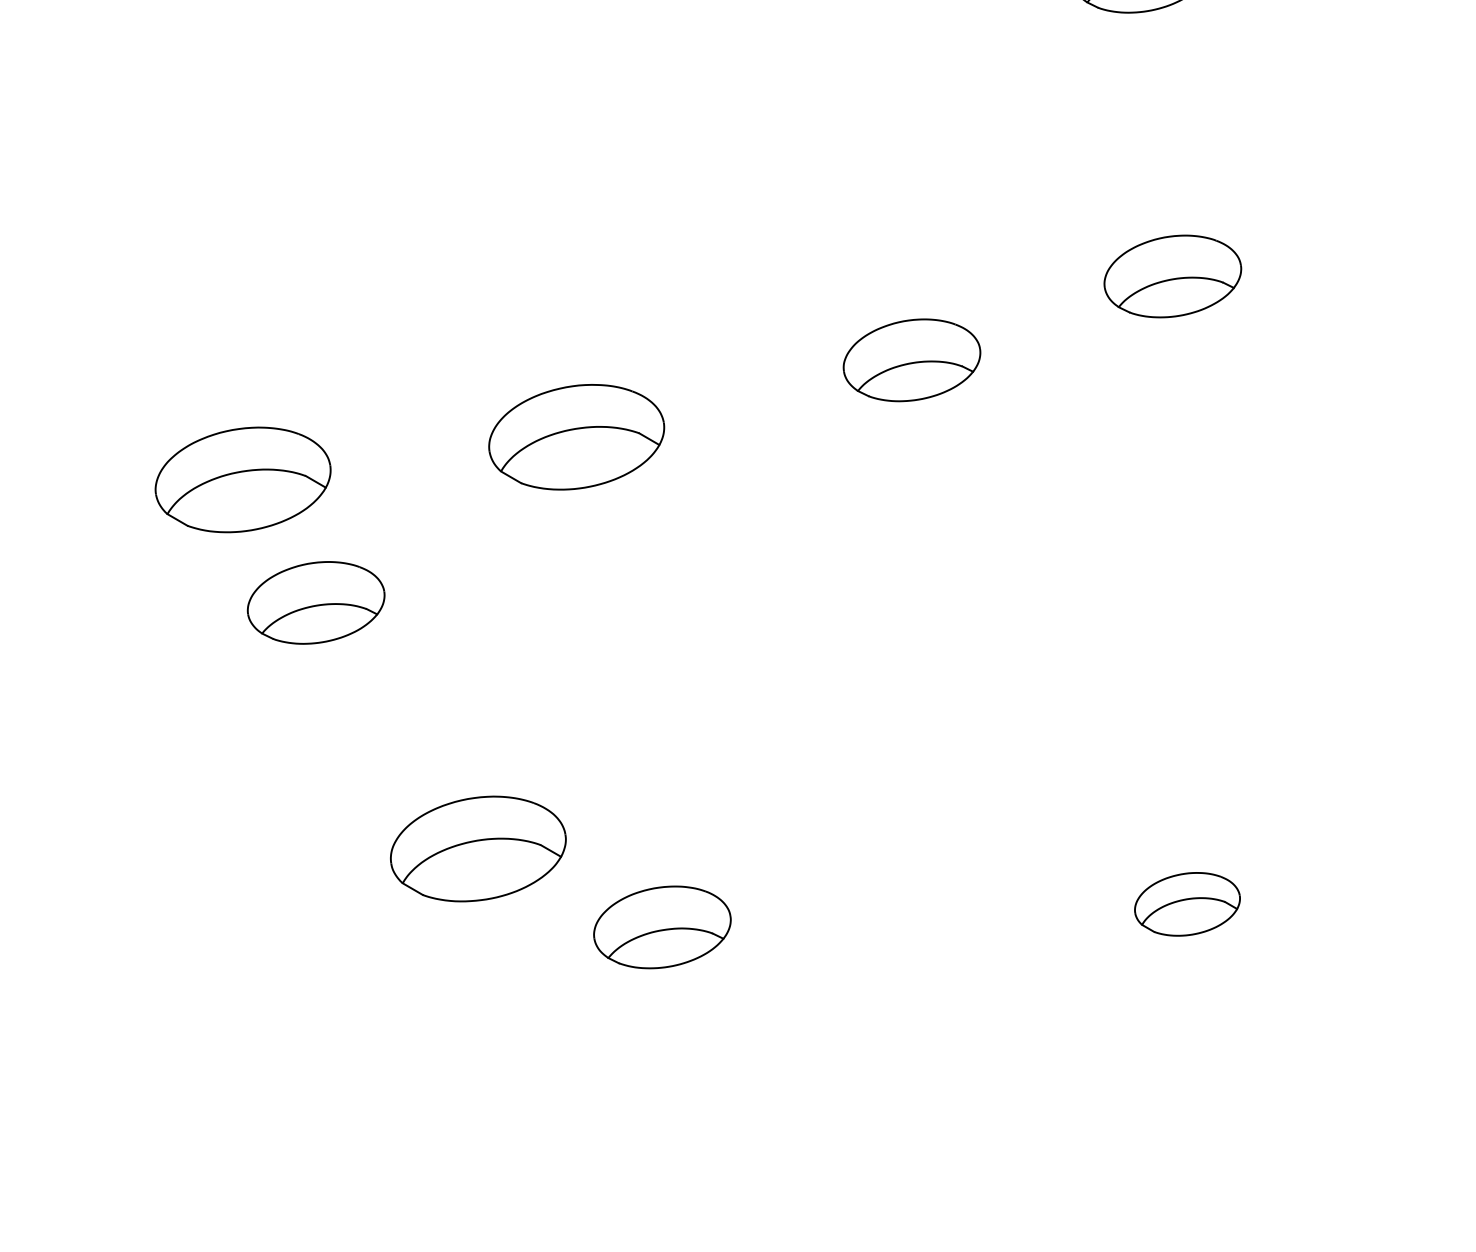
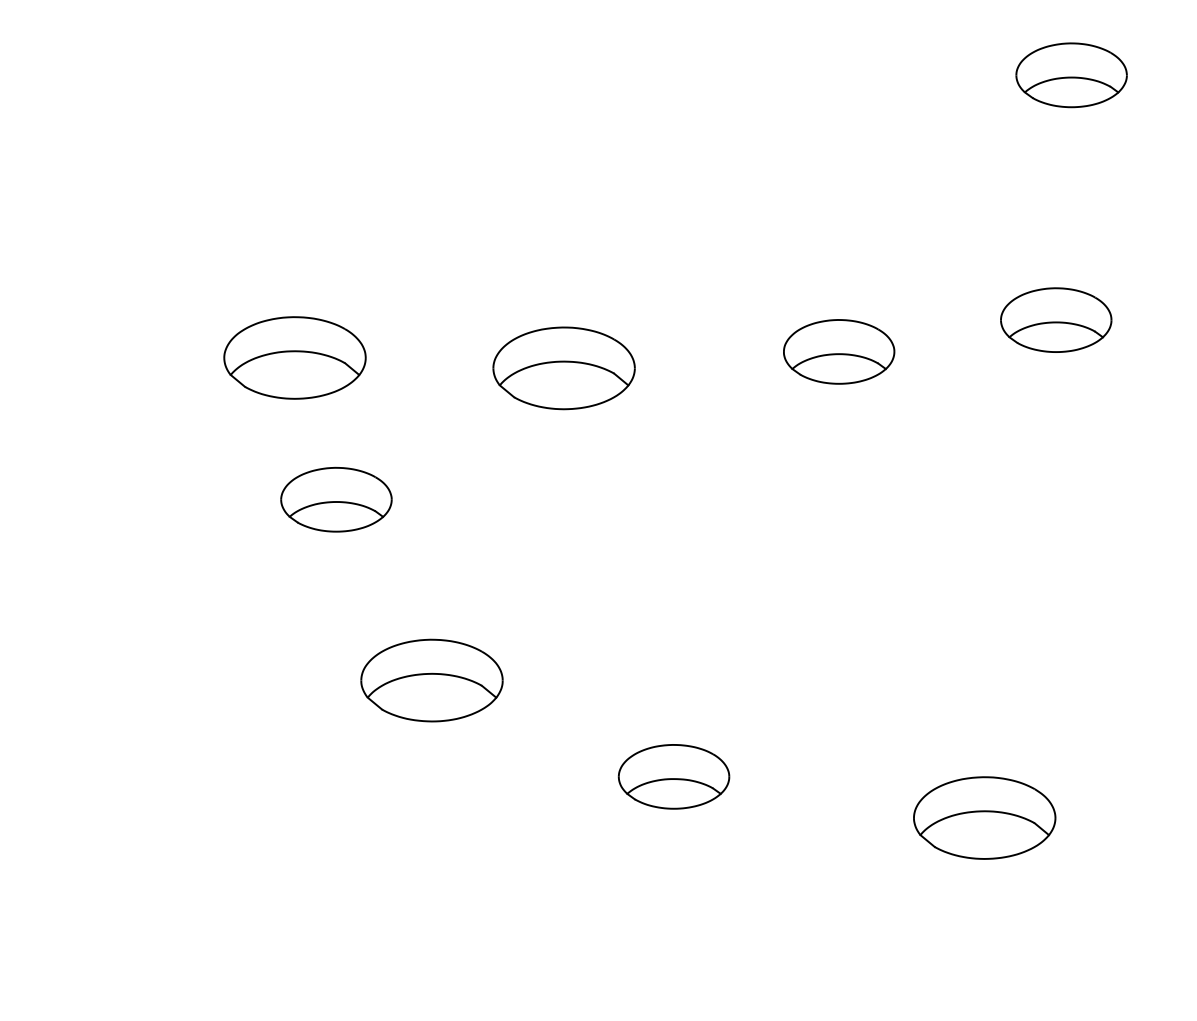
part: (316, 602) -> (336, 499), moved
part: (1187, 903) -> (984, 817), size x1.67
part: (661, 927) -> (673, 776), moved

